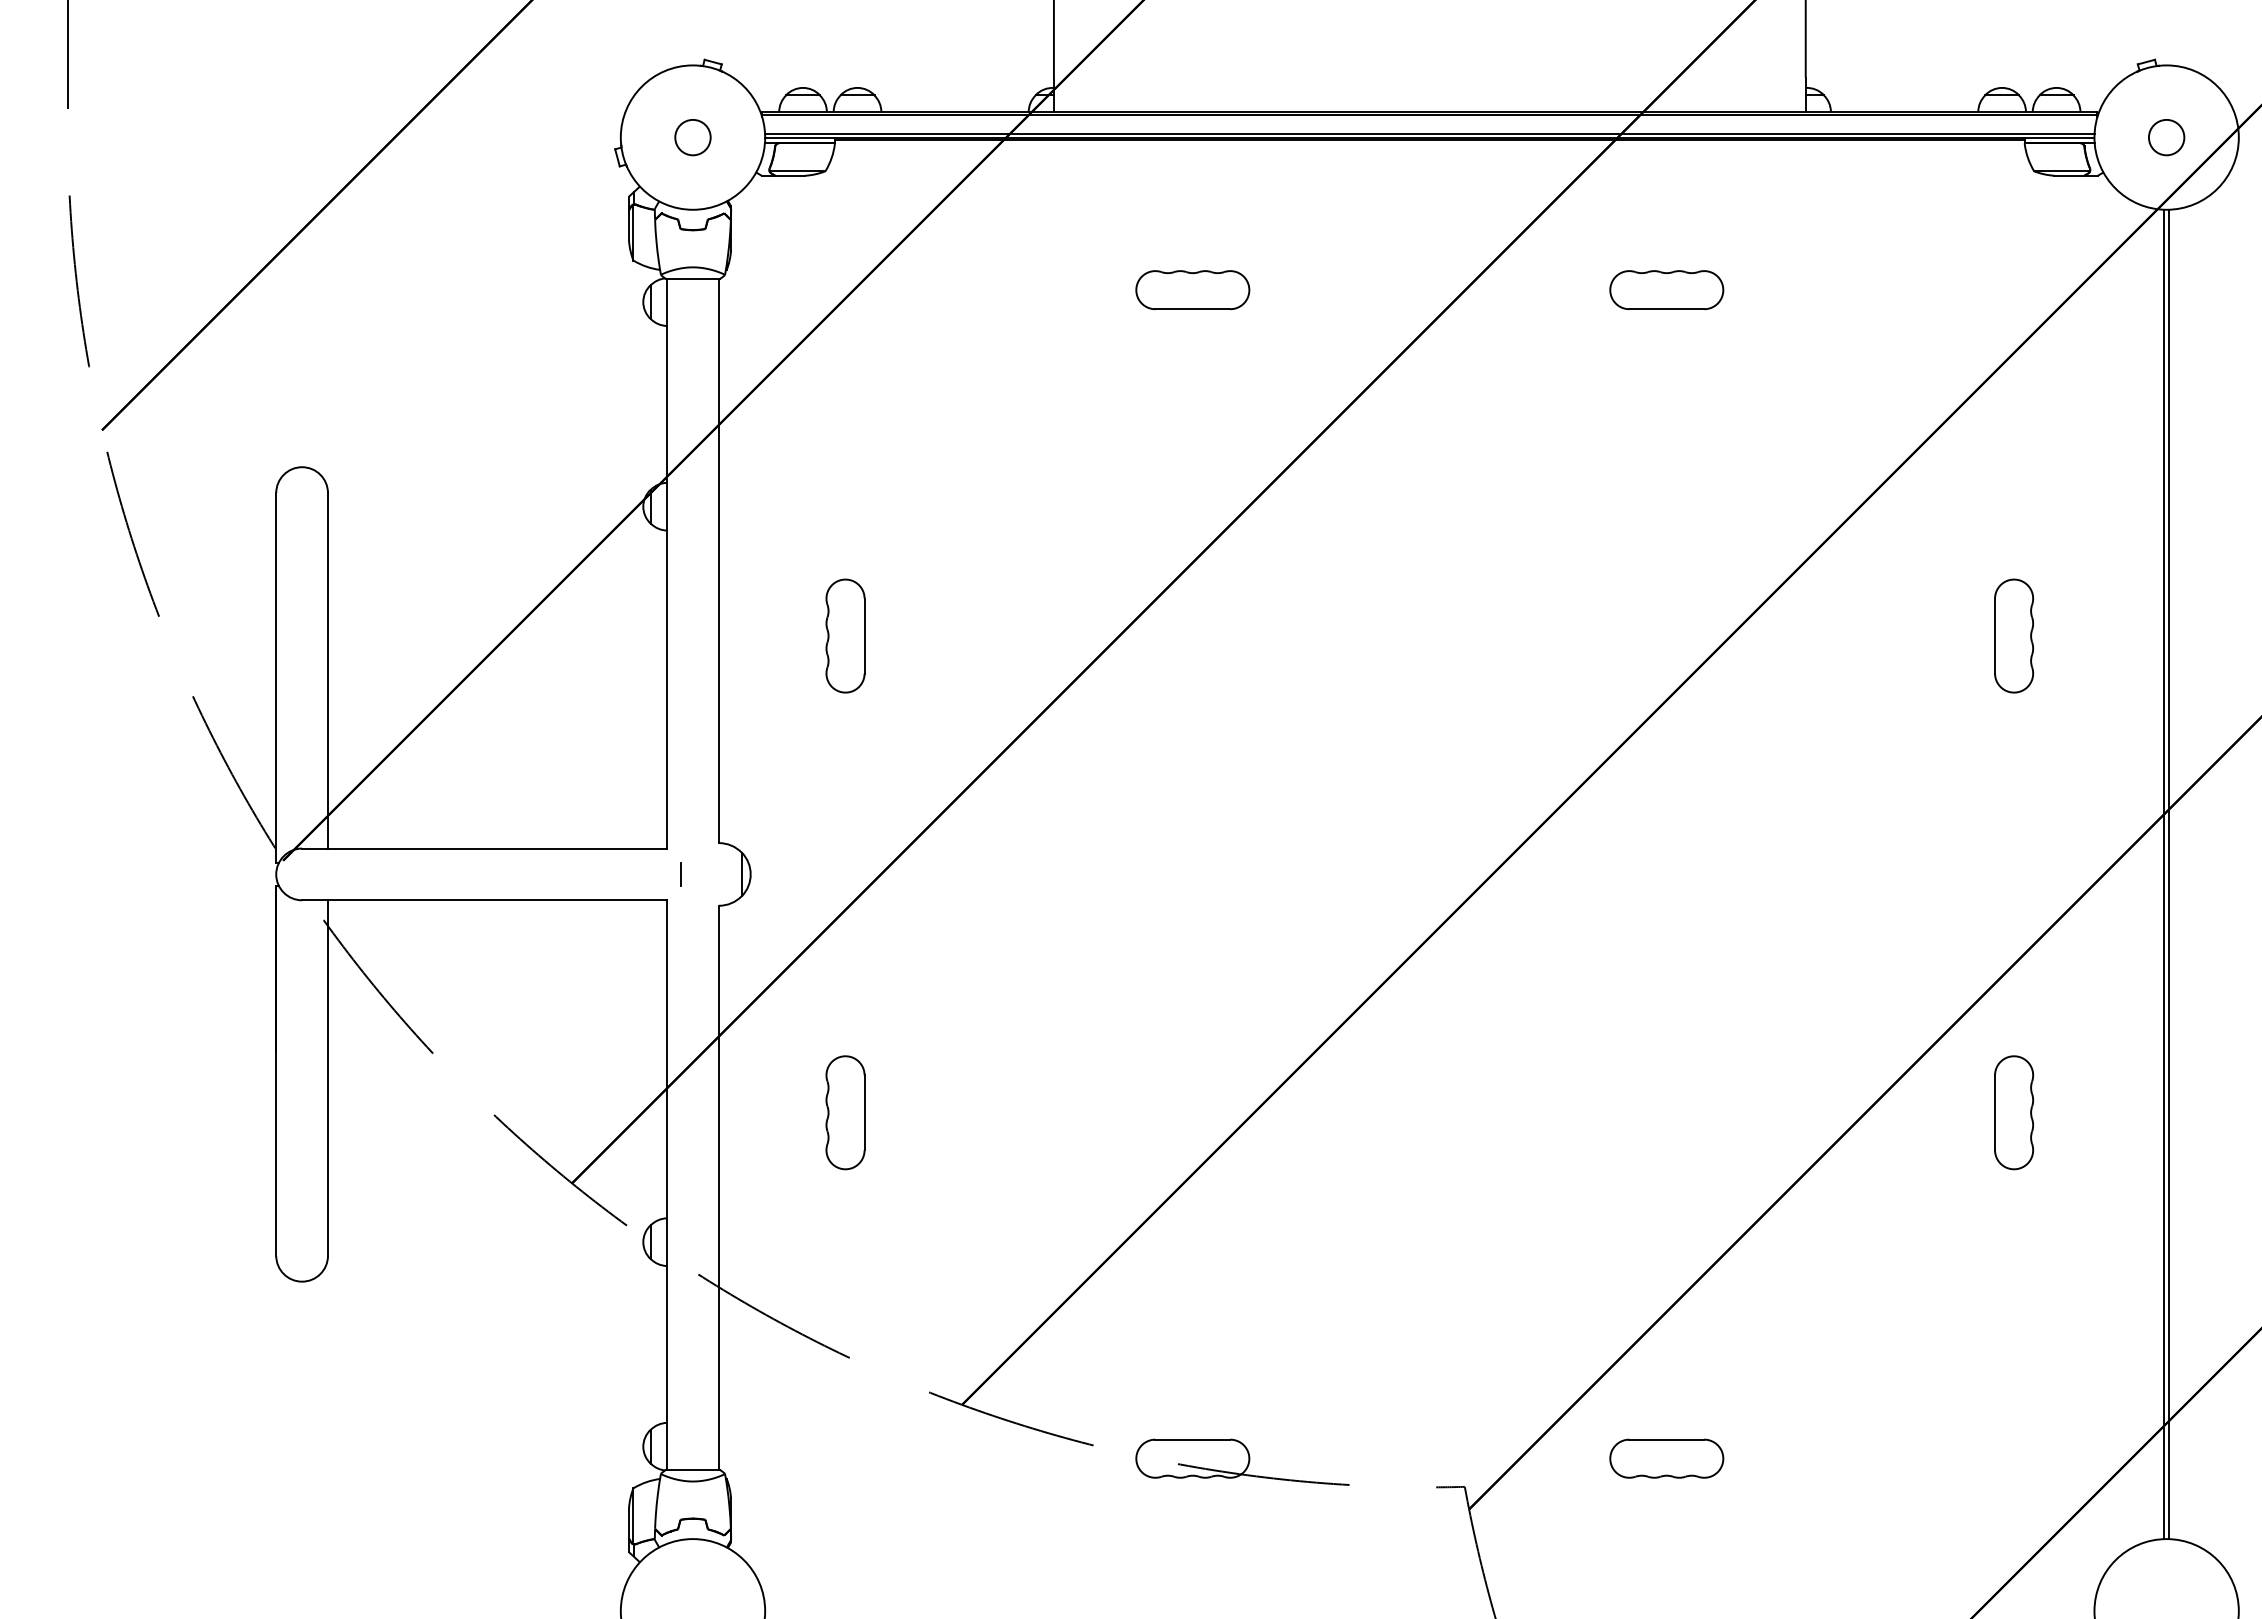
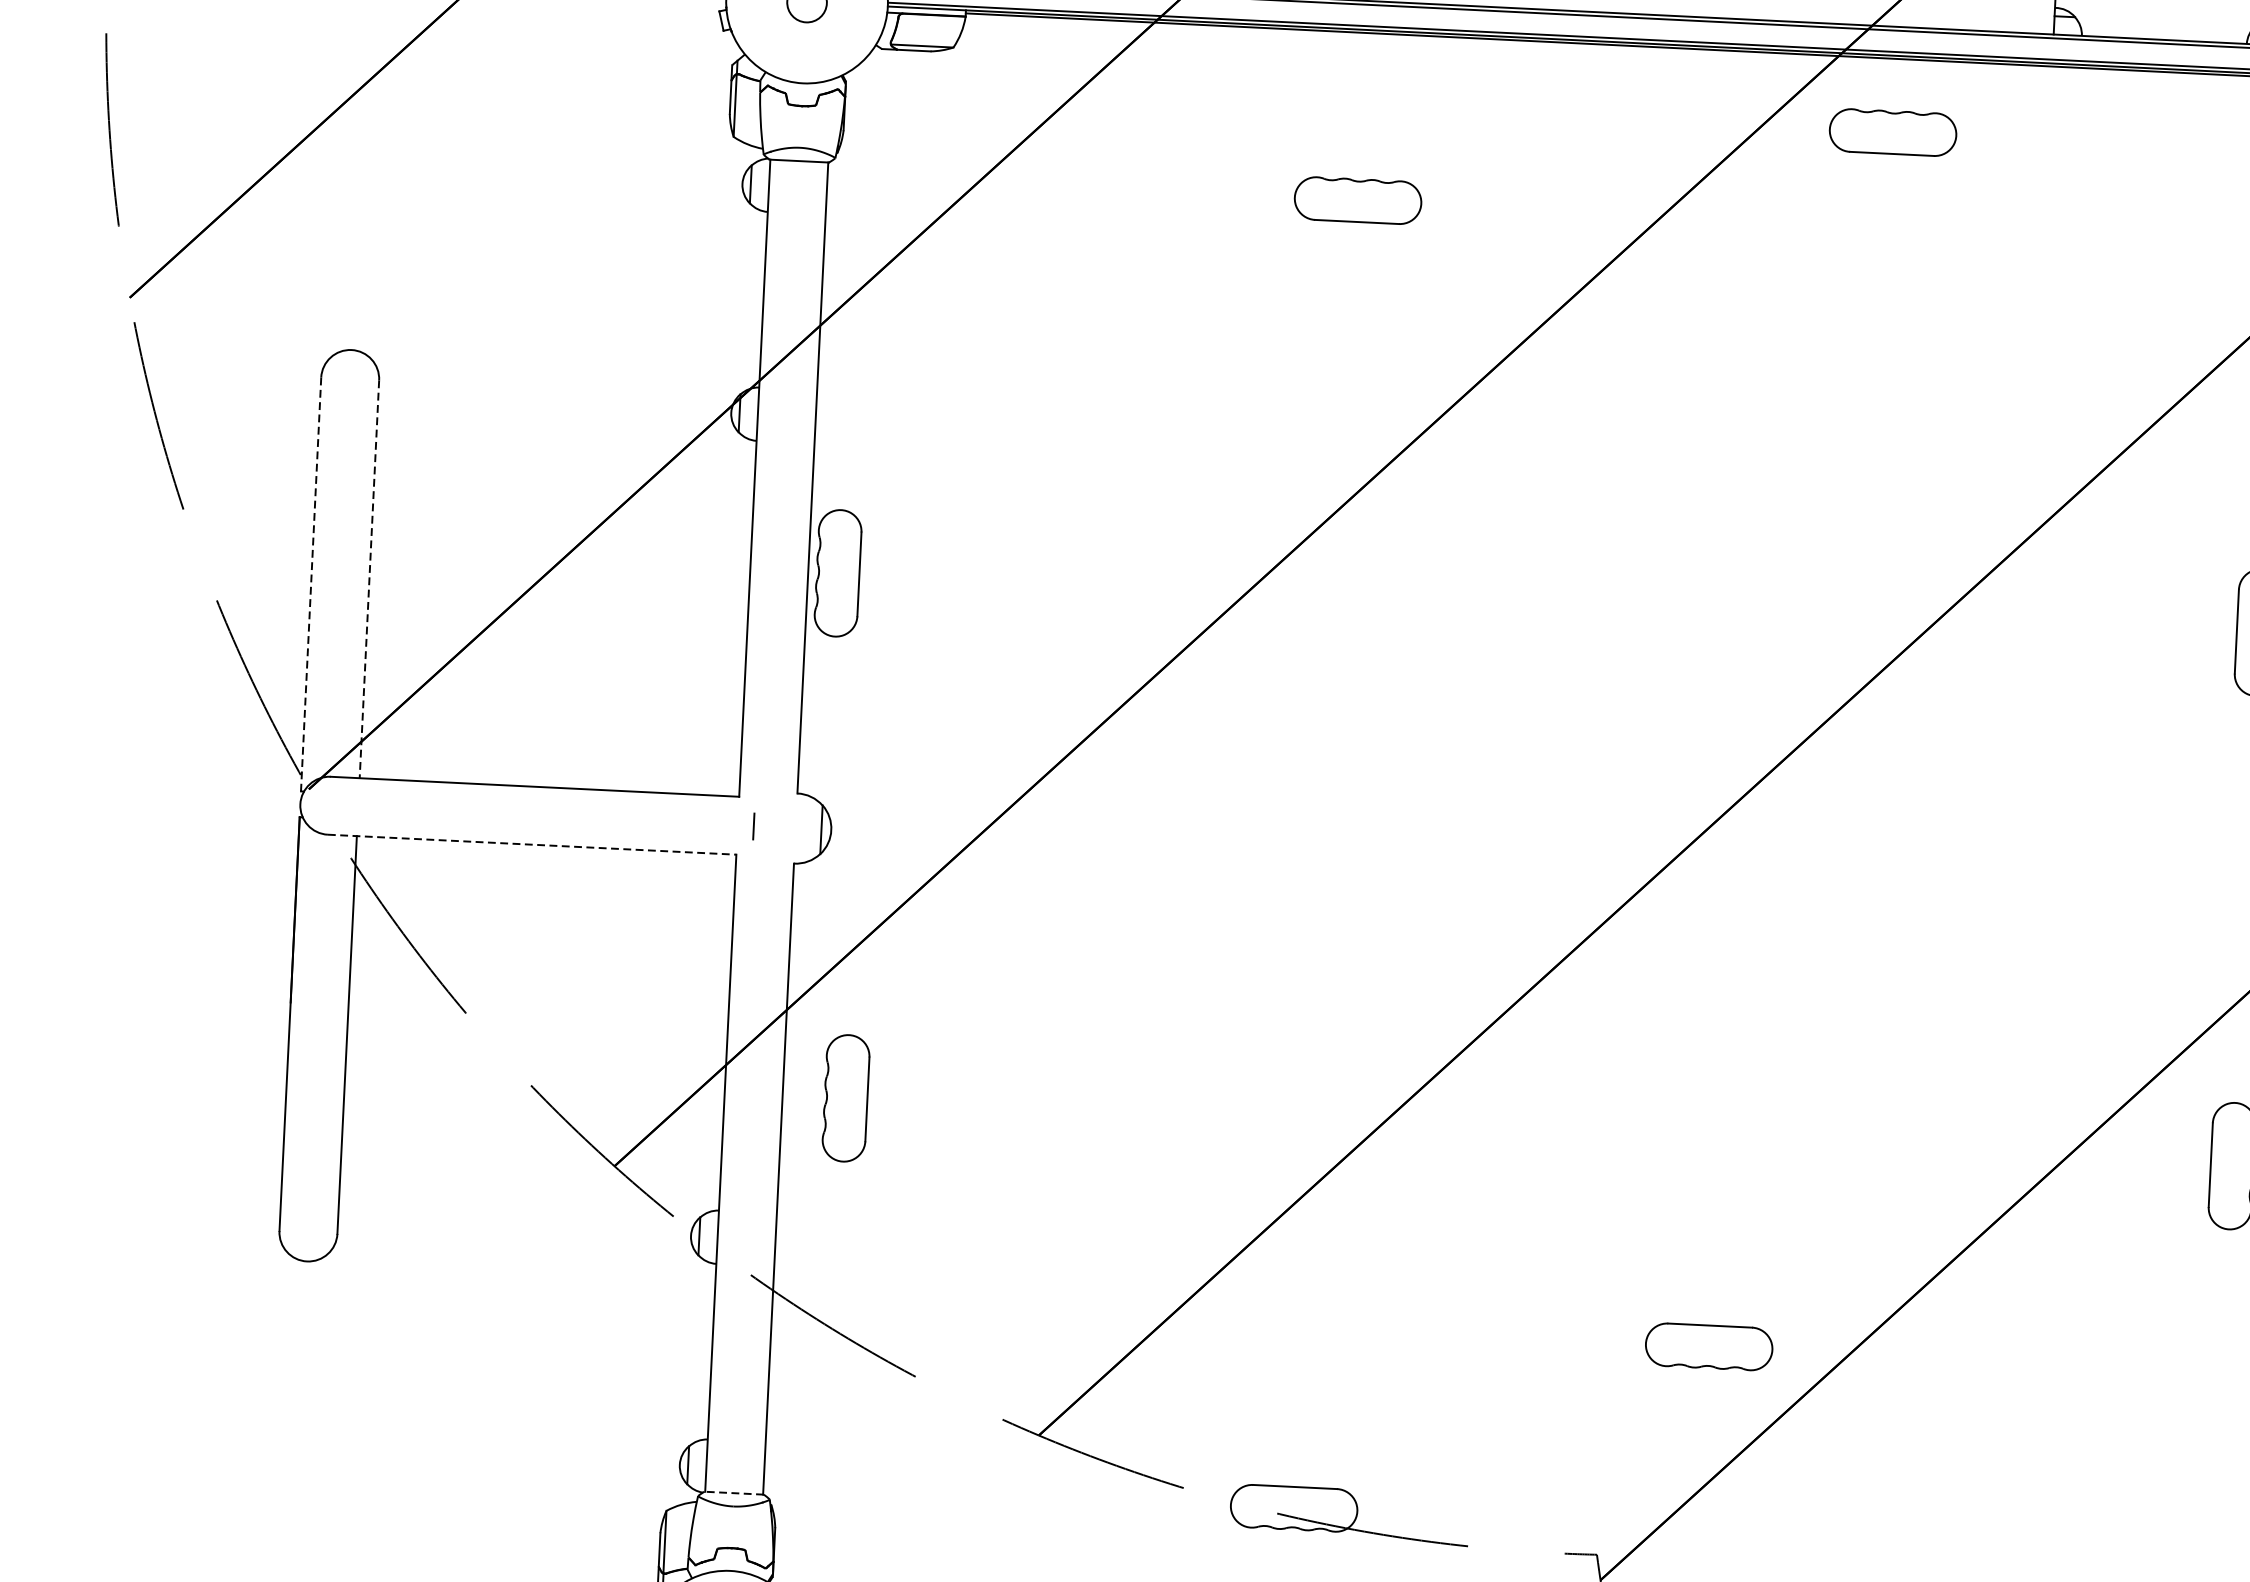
part: (1666, 290) -> (1892, 132), moved
part: (845, 635) -> (838, 572), moved
line: (327, 670) -> (368, 578), solid -> dashed
line: (276, 677) -> (311, 583), solid -> dashed
line: (484, 900) -> (532, 844), solid -> dashed
part: (845, 1112) -> (846, 1098), moved
part: (1666, 1458) -> (1708, 1346), moved
line: (693, 1469) -> (734, 1493), solid -> dashed

